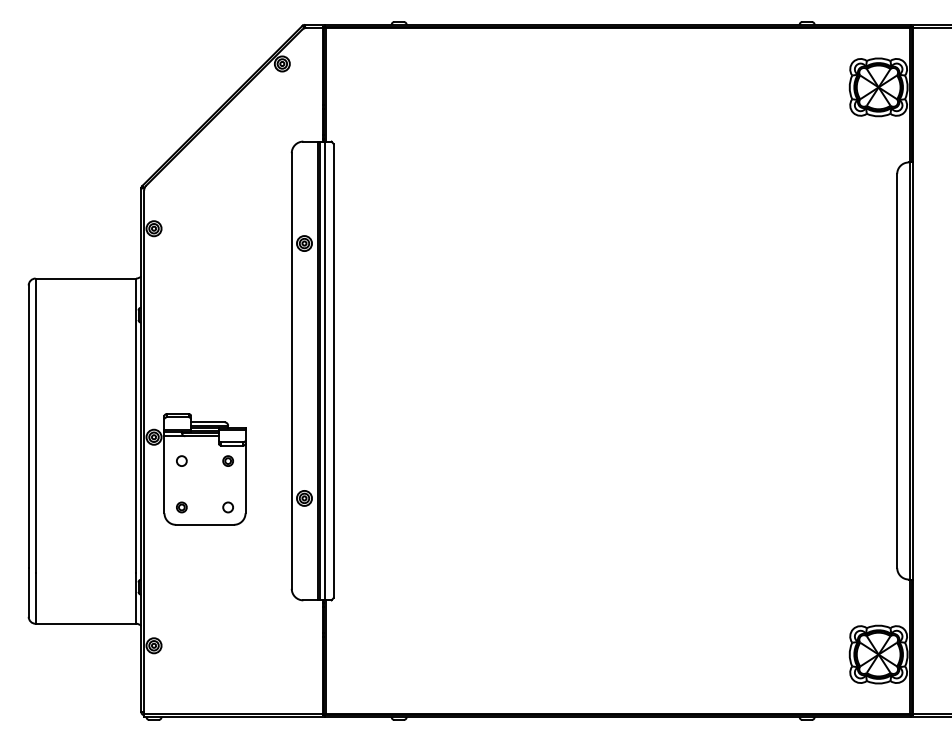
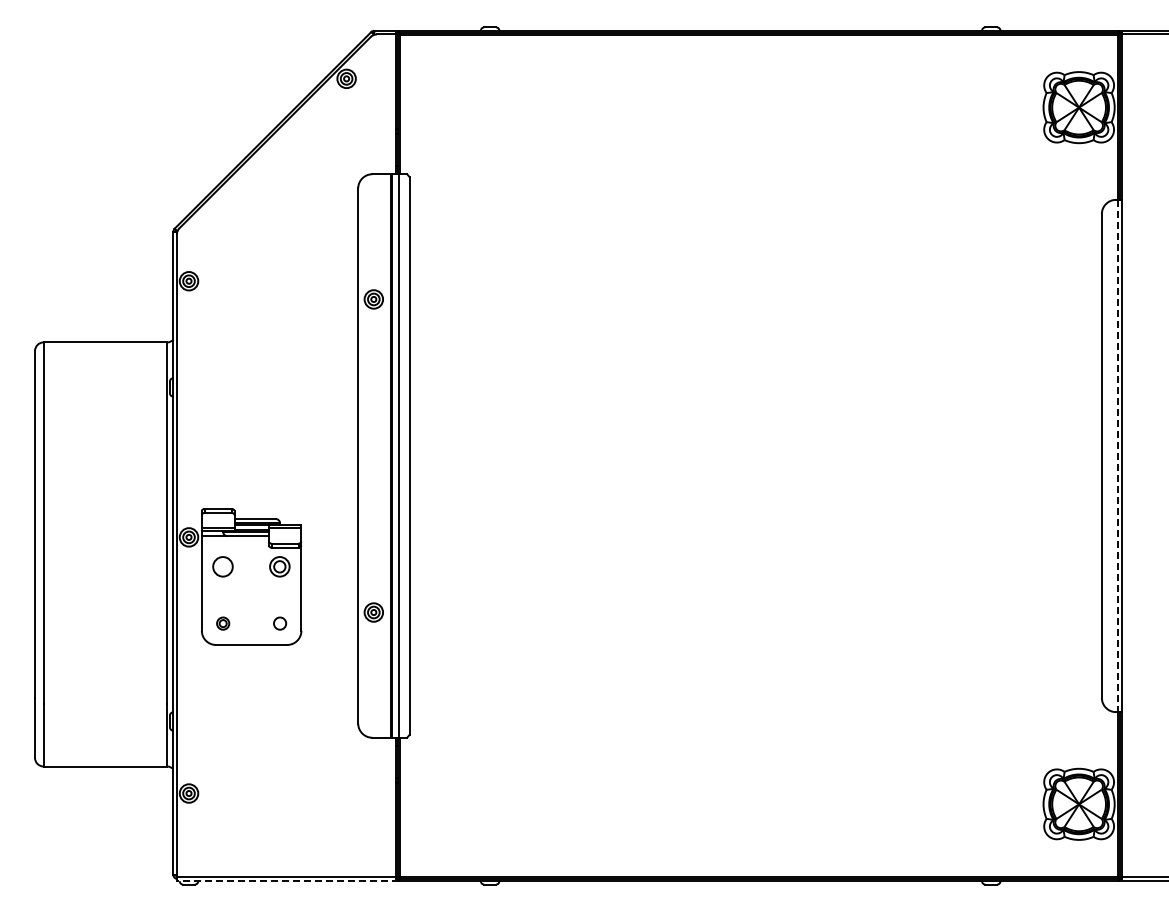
line: (909, 371) -> (1117, 456), solid -> dashed
circle: (182, 460) -> (223, 566), size x1.6
part: (228, 460) -> (280, 566), size x1.6
line: (234, 717) -> (287, 881), solid -> dashed

